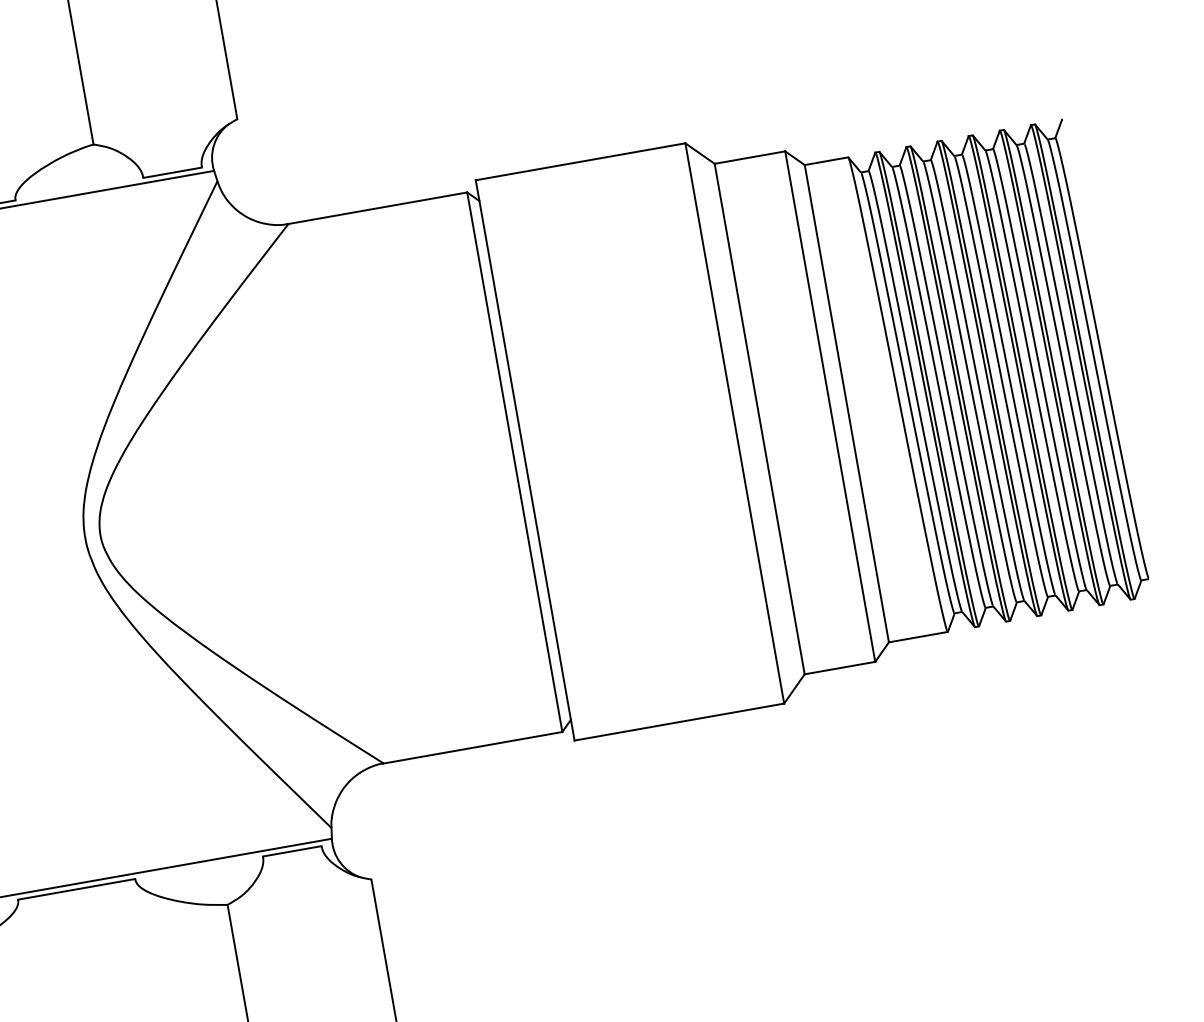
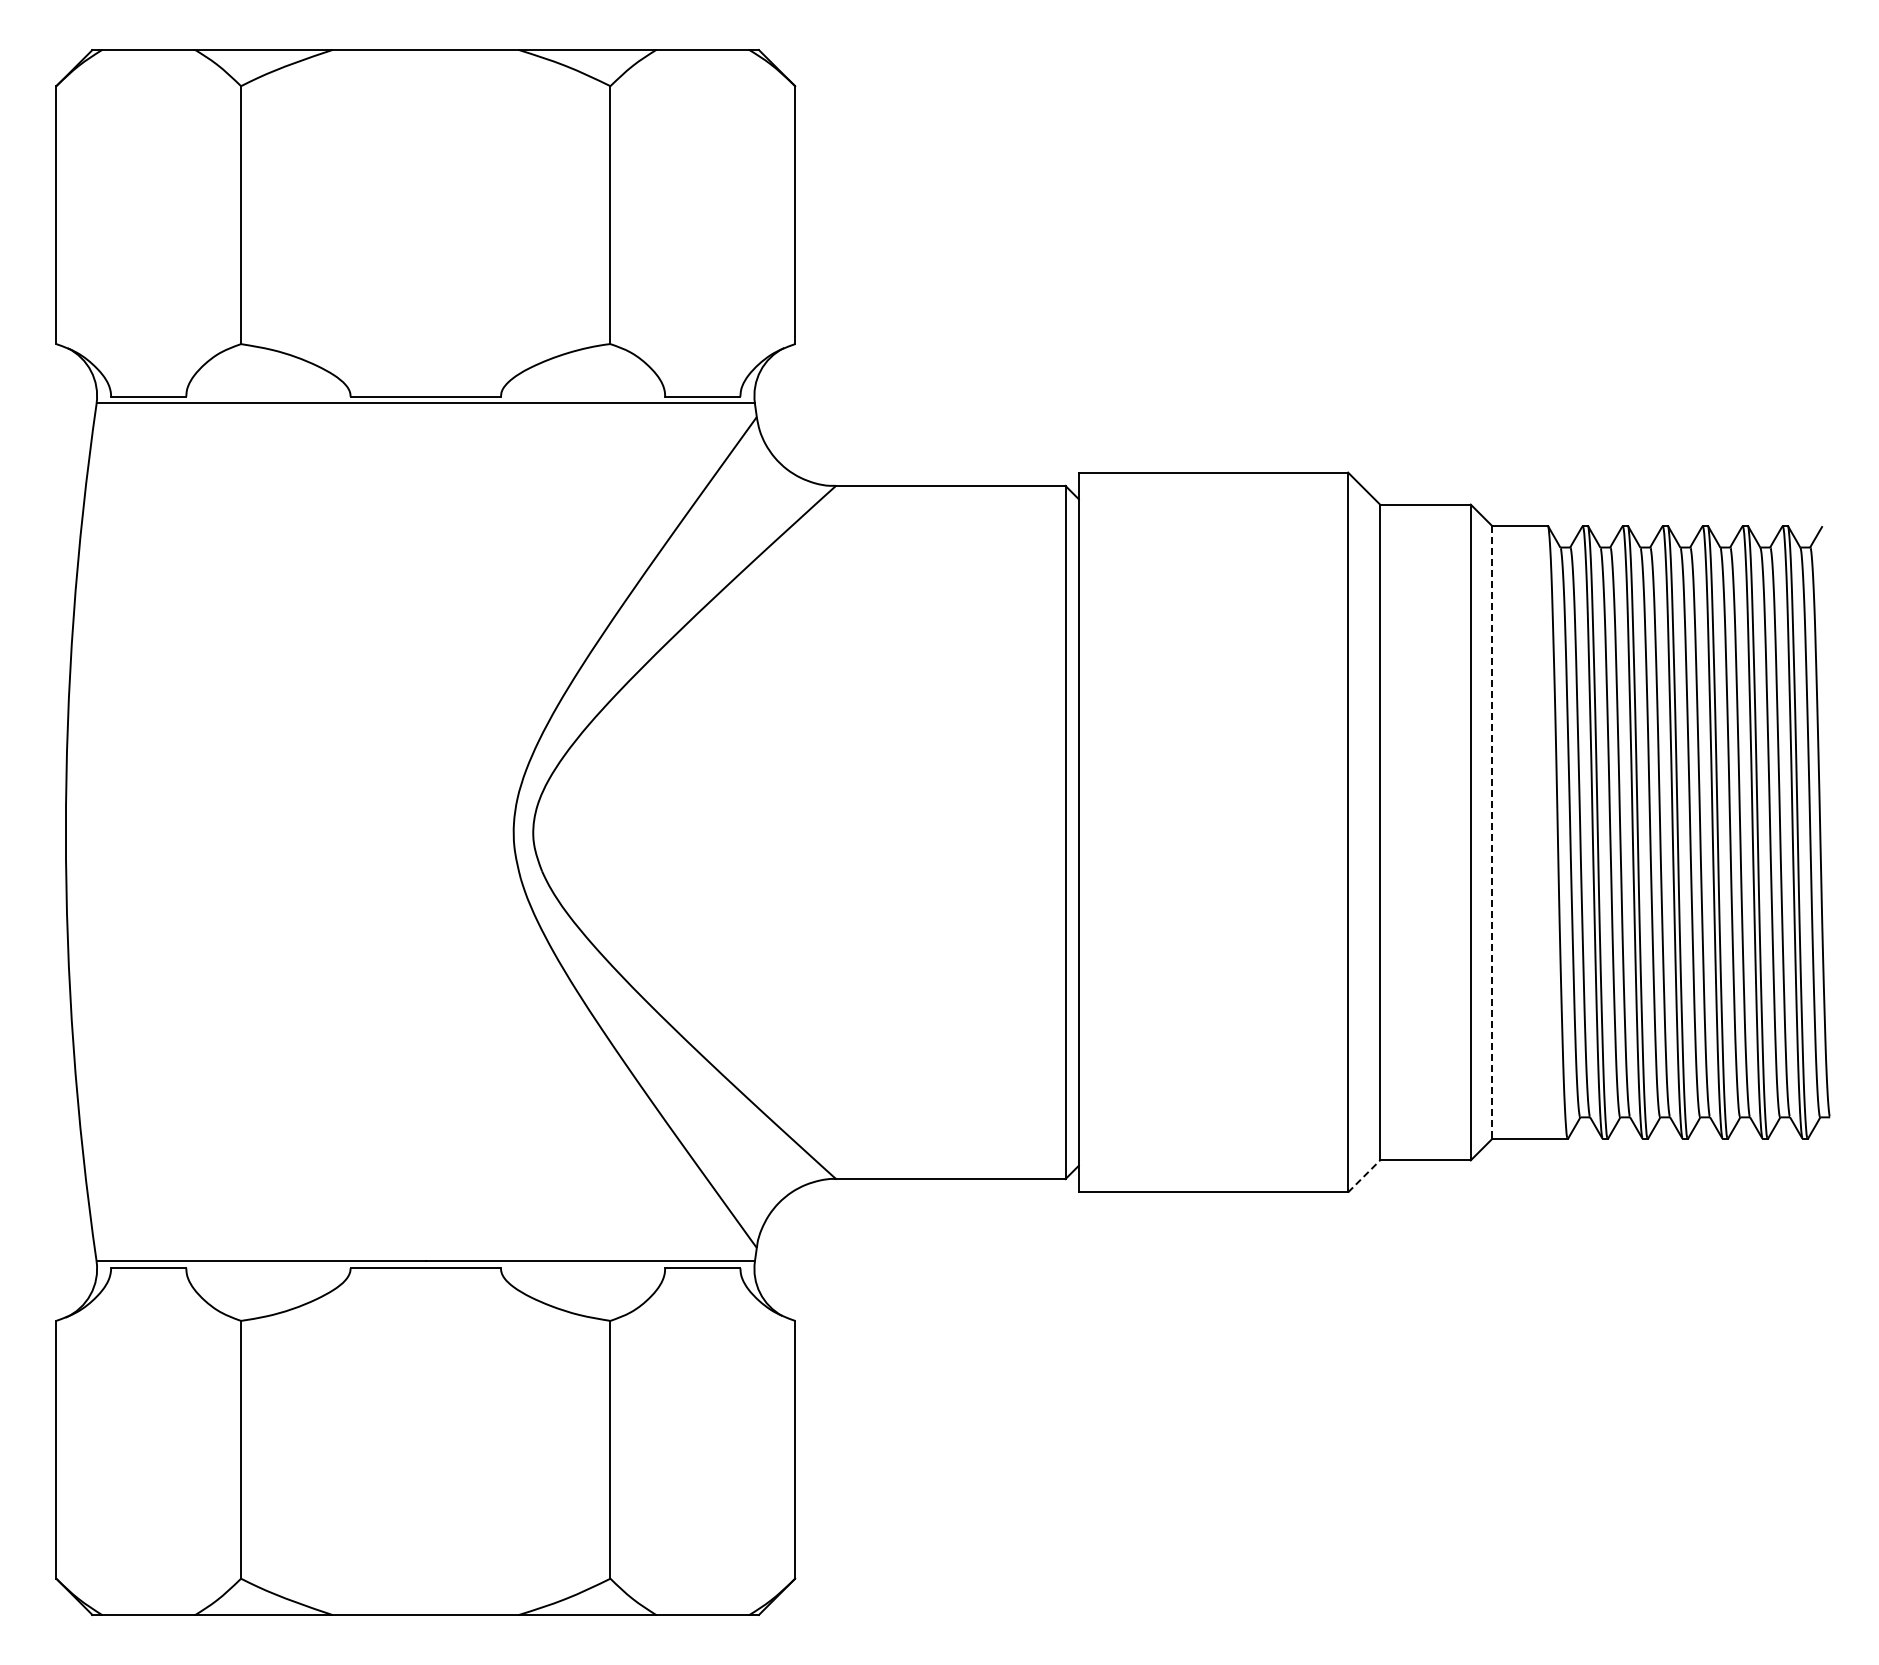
line: (847, 403) -> (1492, 832), solid -> dashed
line: (794, 688) -> (1364, 1176), solid -> dashed

